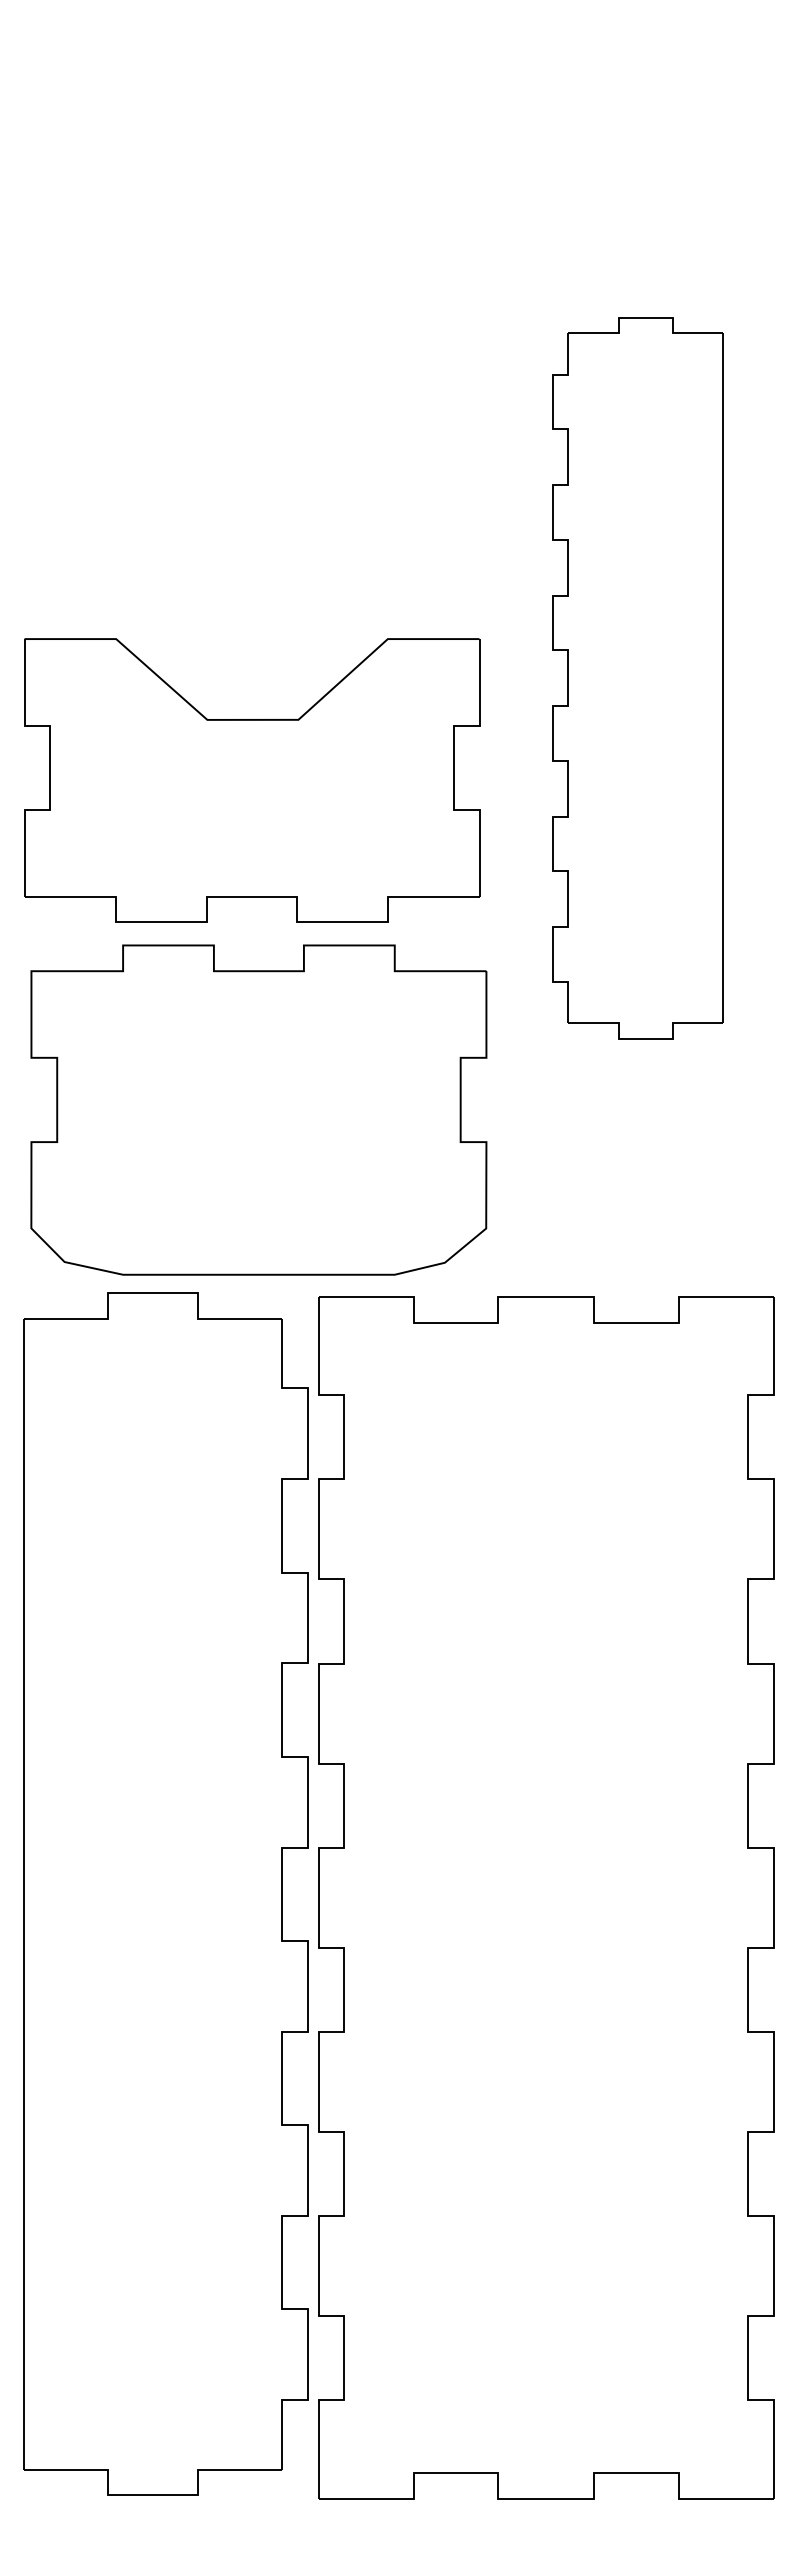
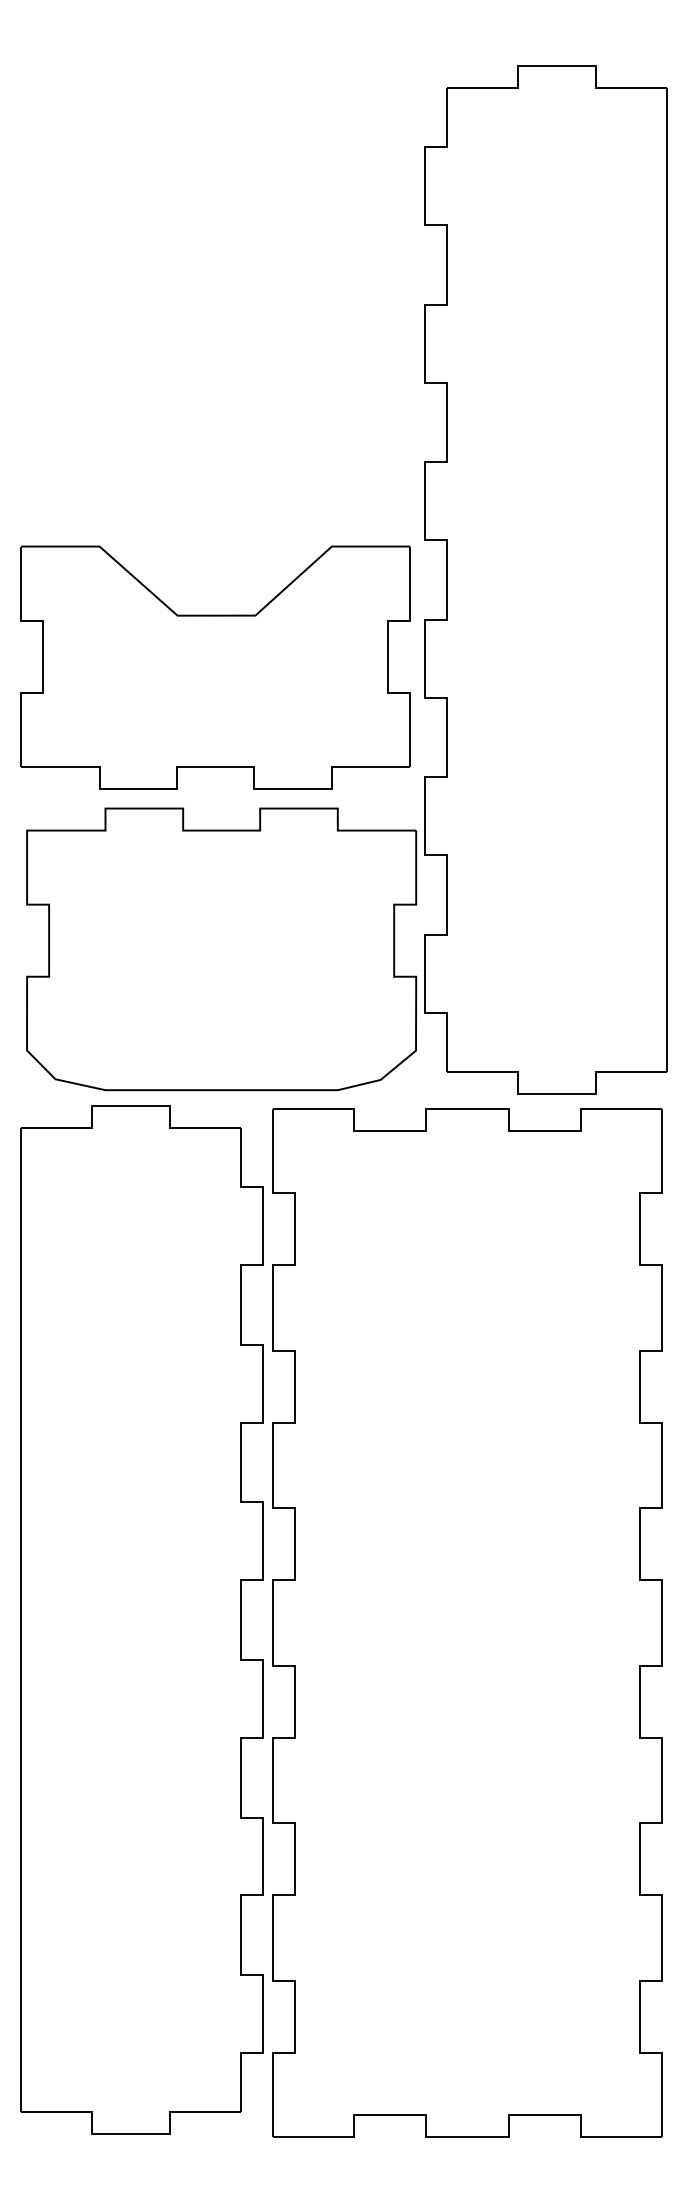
part: (637, 677) -> (545, 579), size x1.67

